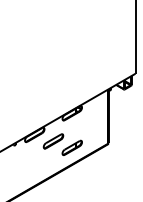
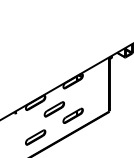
part: (34, 169) -> (35, 137), added

